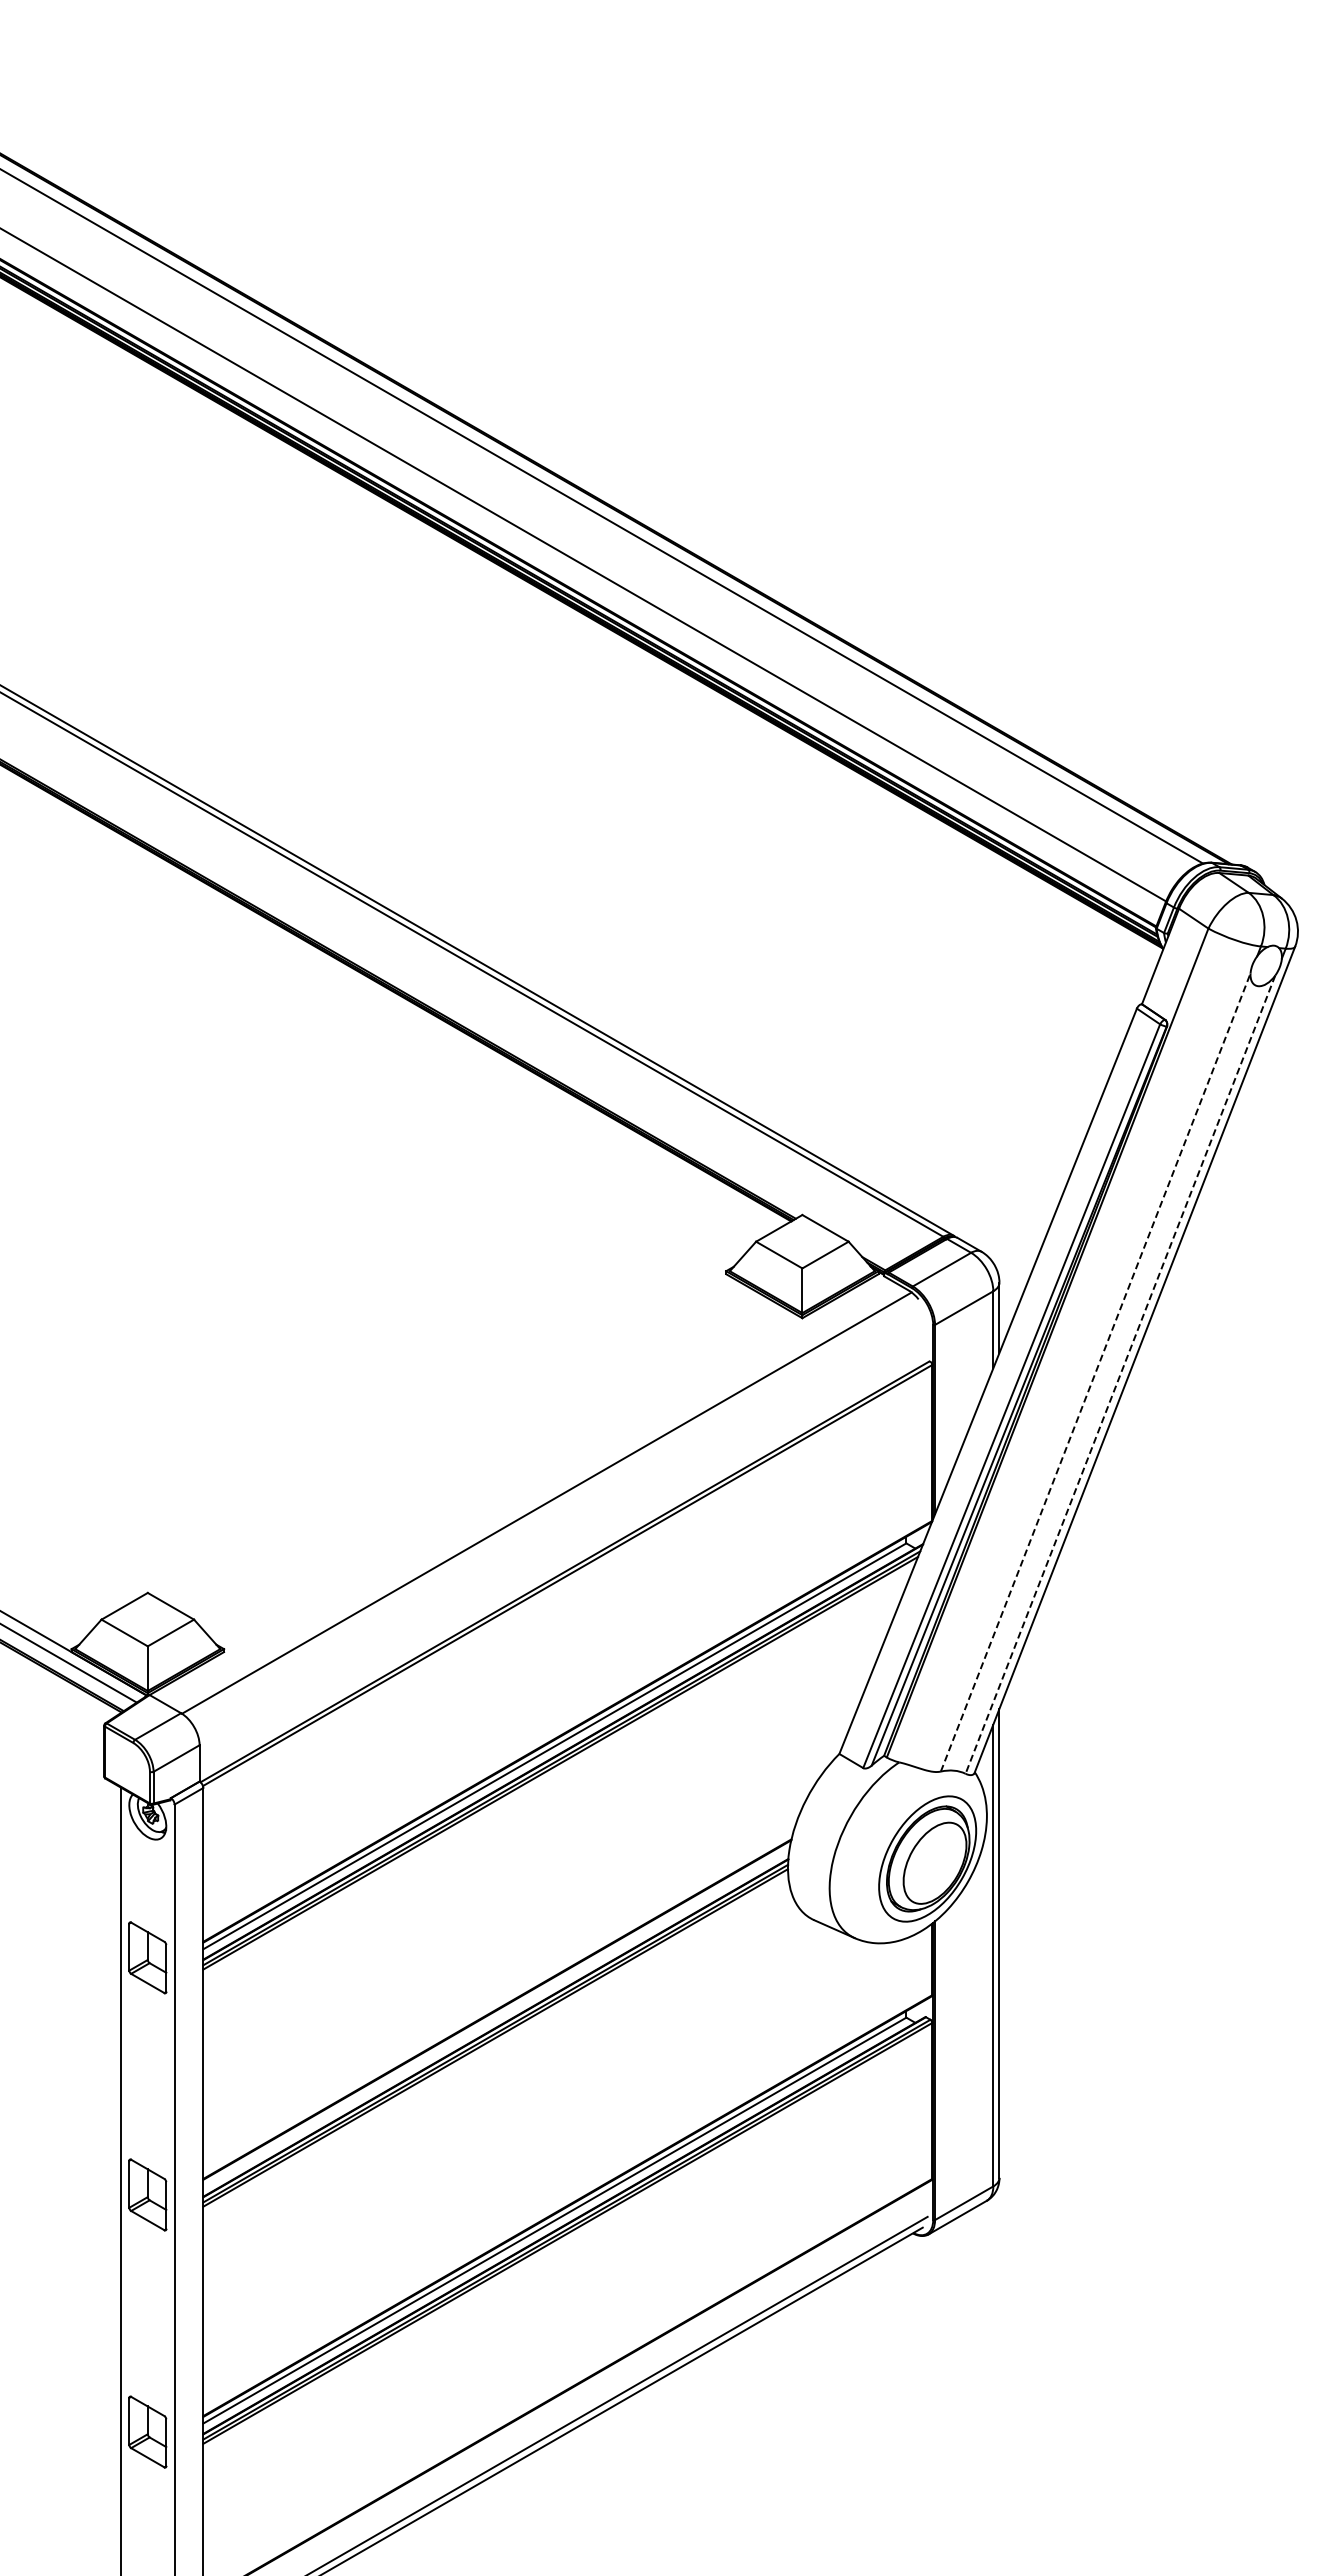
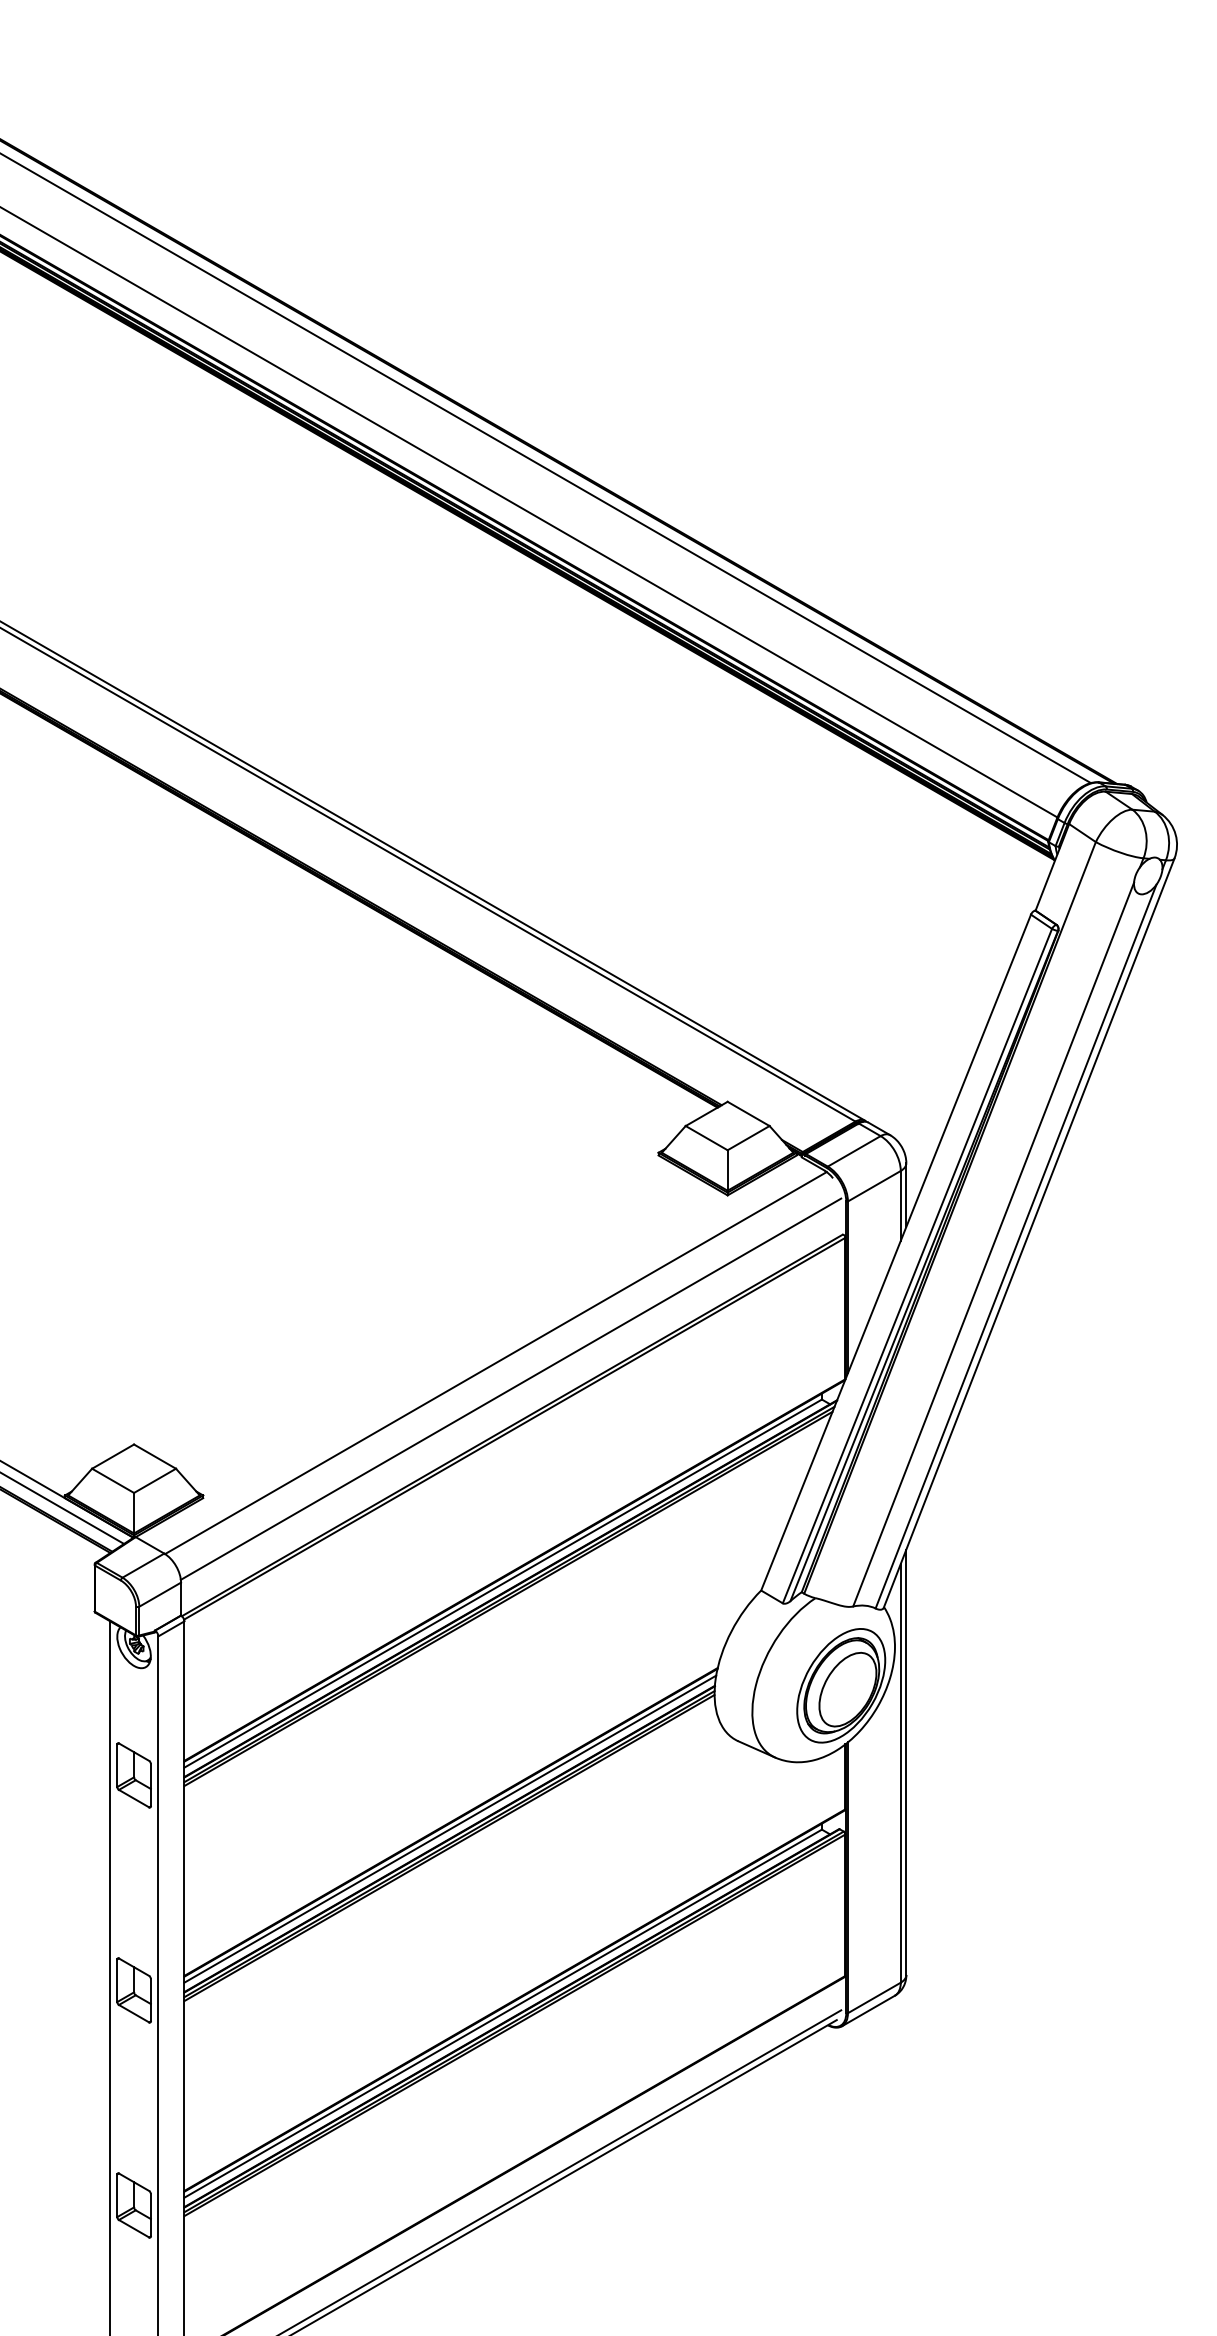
line: (1095, 1372) -> (993, 1244), dashed -> solid
line: (1120, 1375) -> (1016, 1247), dashed -> solid
line: (563, 1531) -> (511, 1388), added
line: (496, 2016) -> (450, 1828), added

